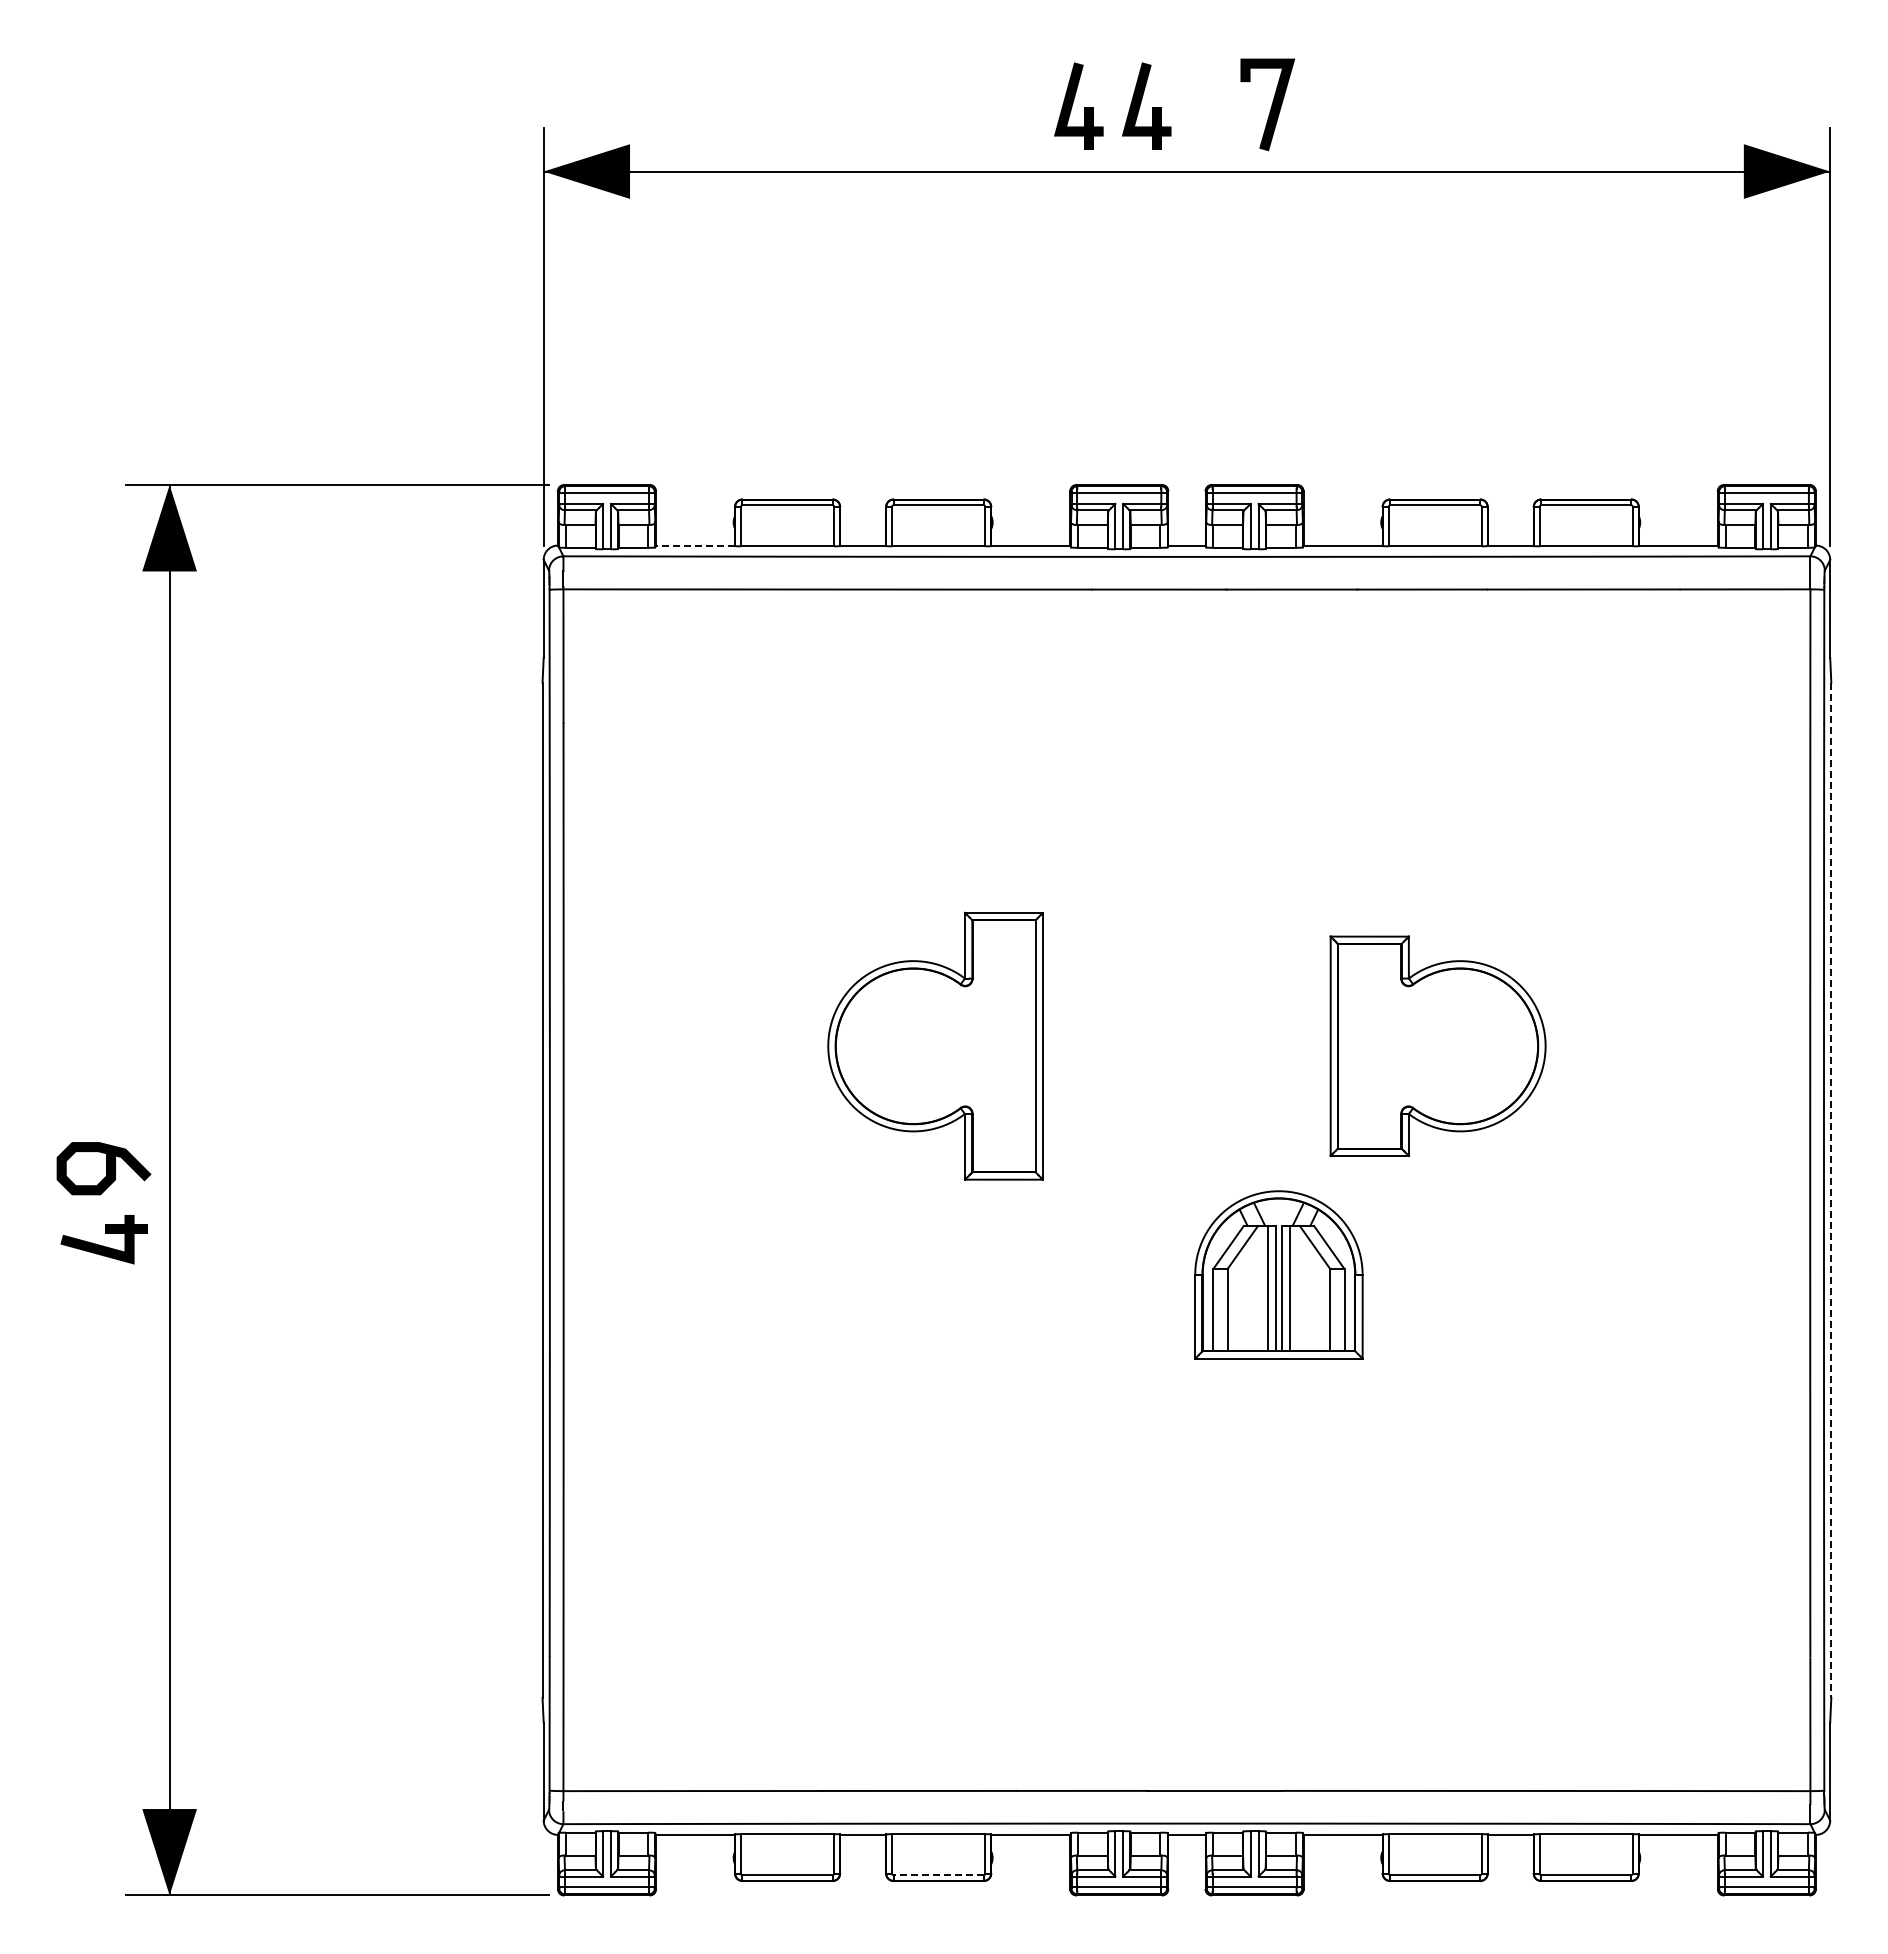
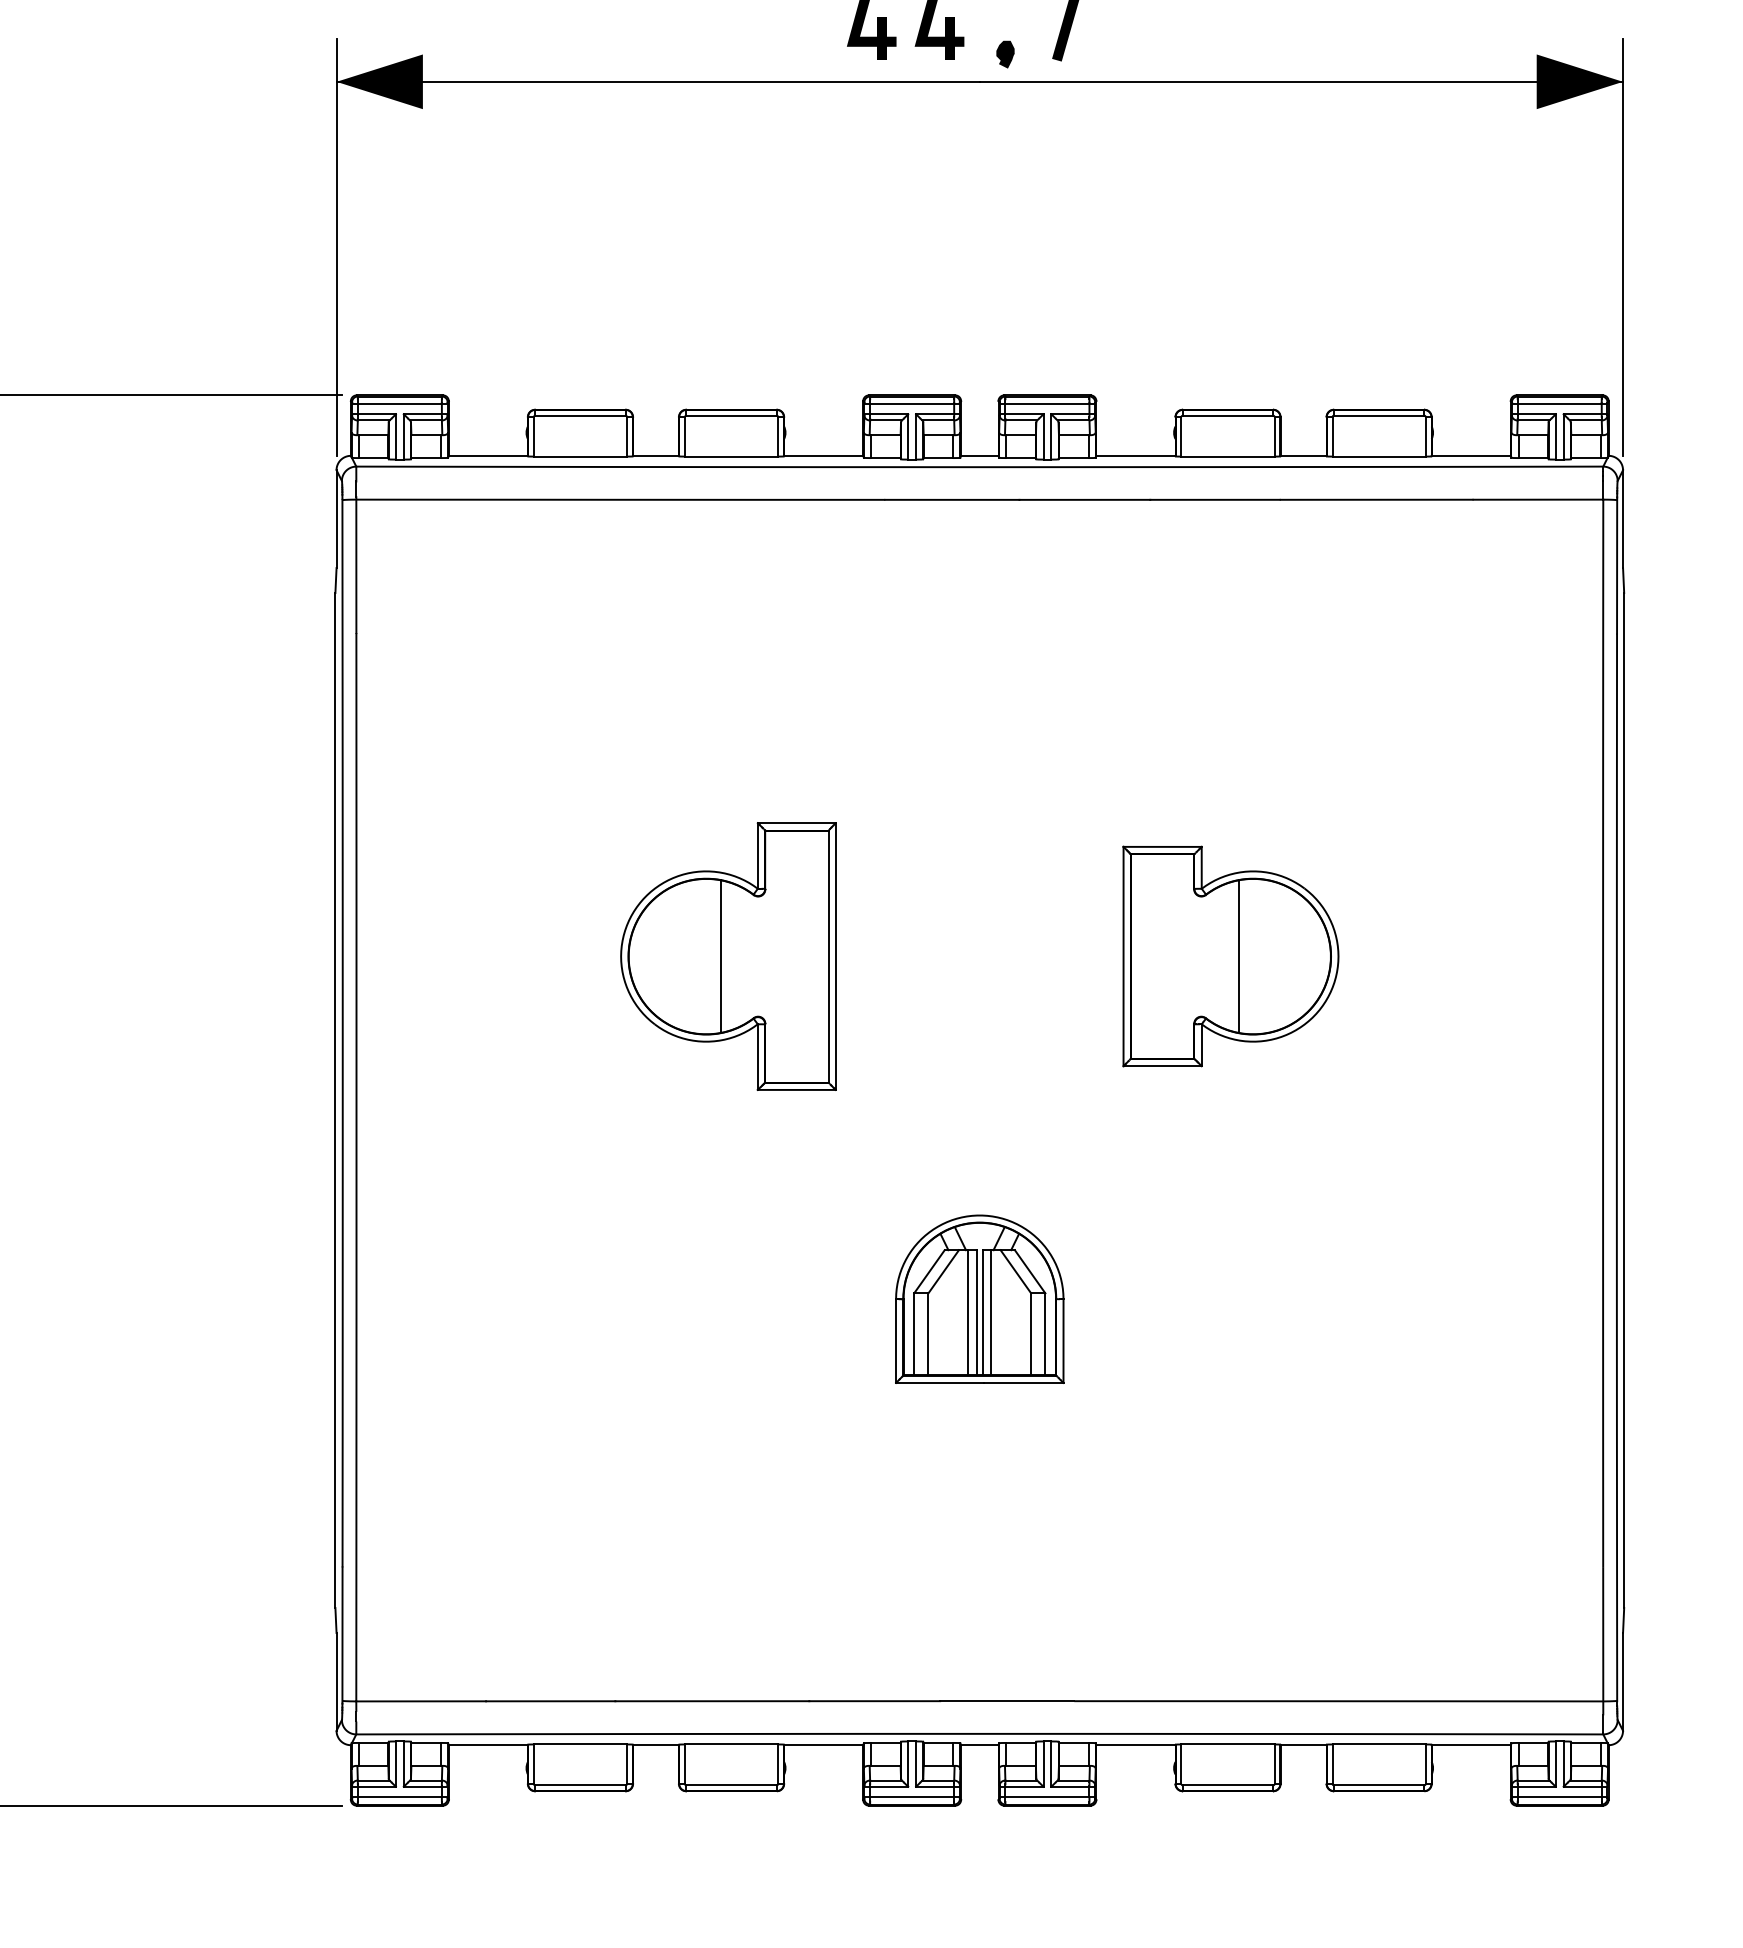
part: (1212, 144) -> (1005, 54), added
line: (695, 545) -> (488, 455), dashed -> solid
line: (927, 1046) -> (720, 956), added
line: (1445, 1046) -> (1238, 956), added
line: (1831, 1190) -> (1624, 1100), dashed -> solid
part: (1278, 1274) -> (979, 1298), moved
line: (938, 1875) -> (731, 1785), dashed -> solid

